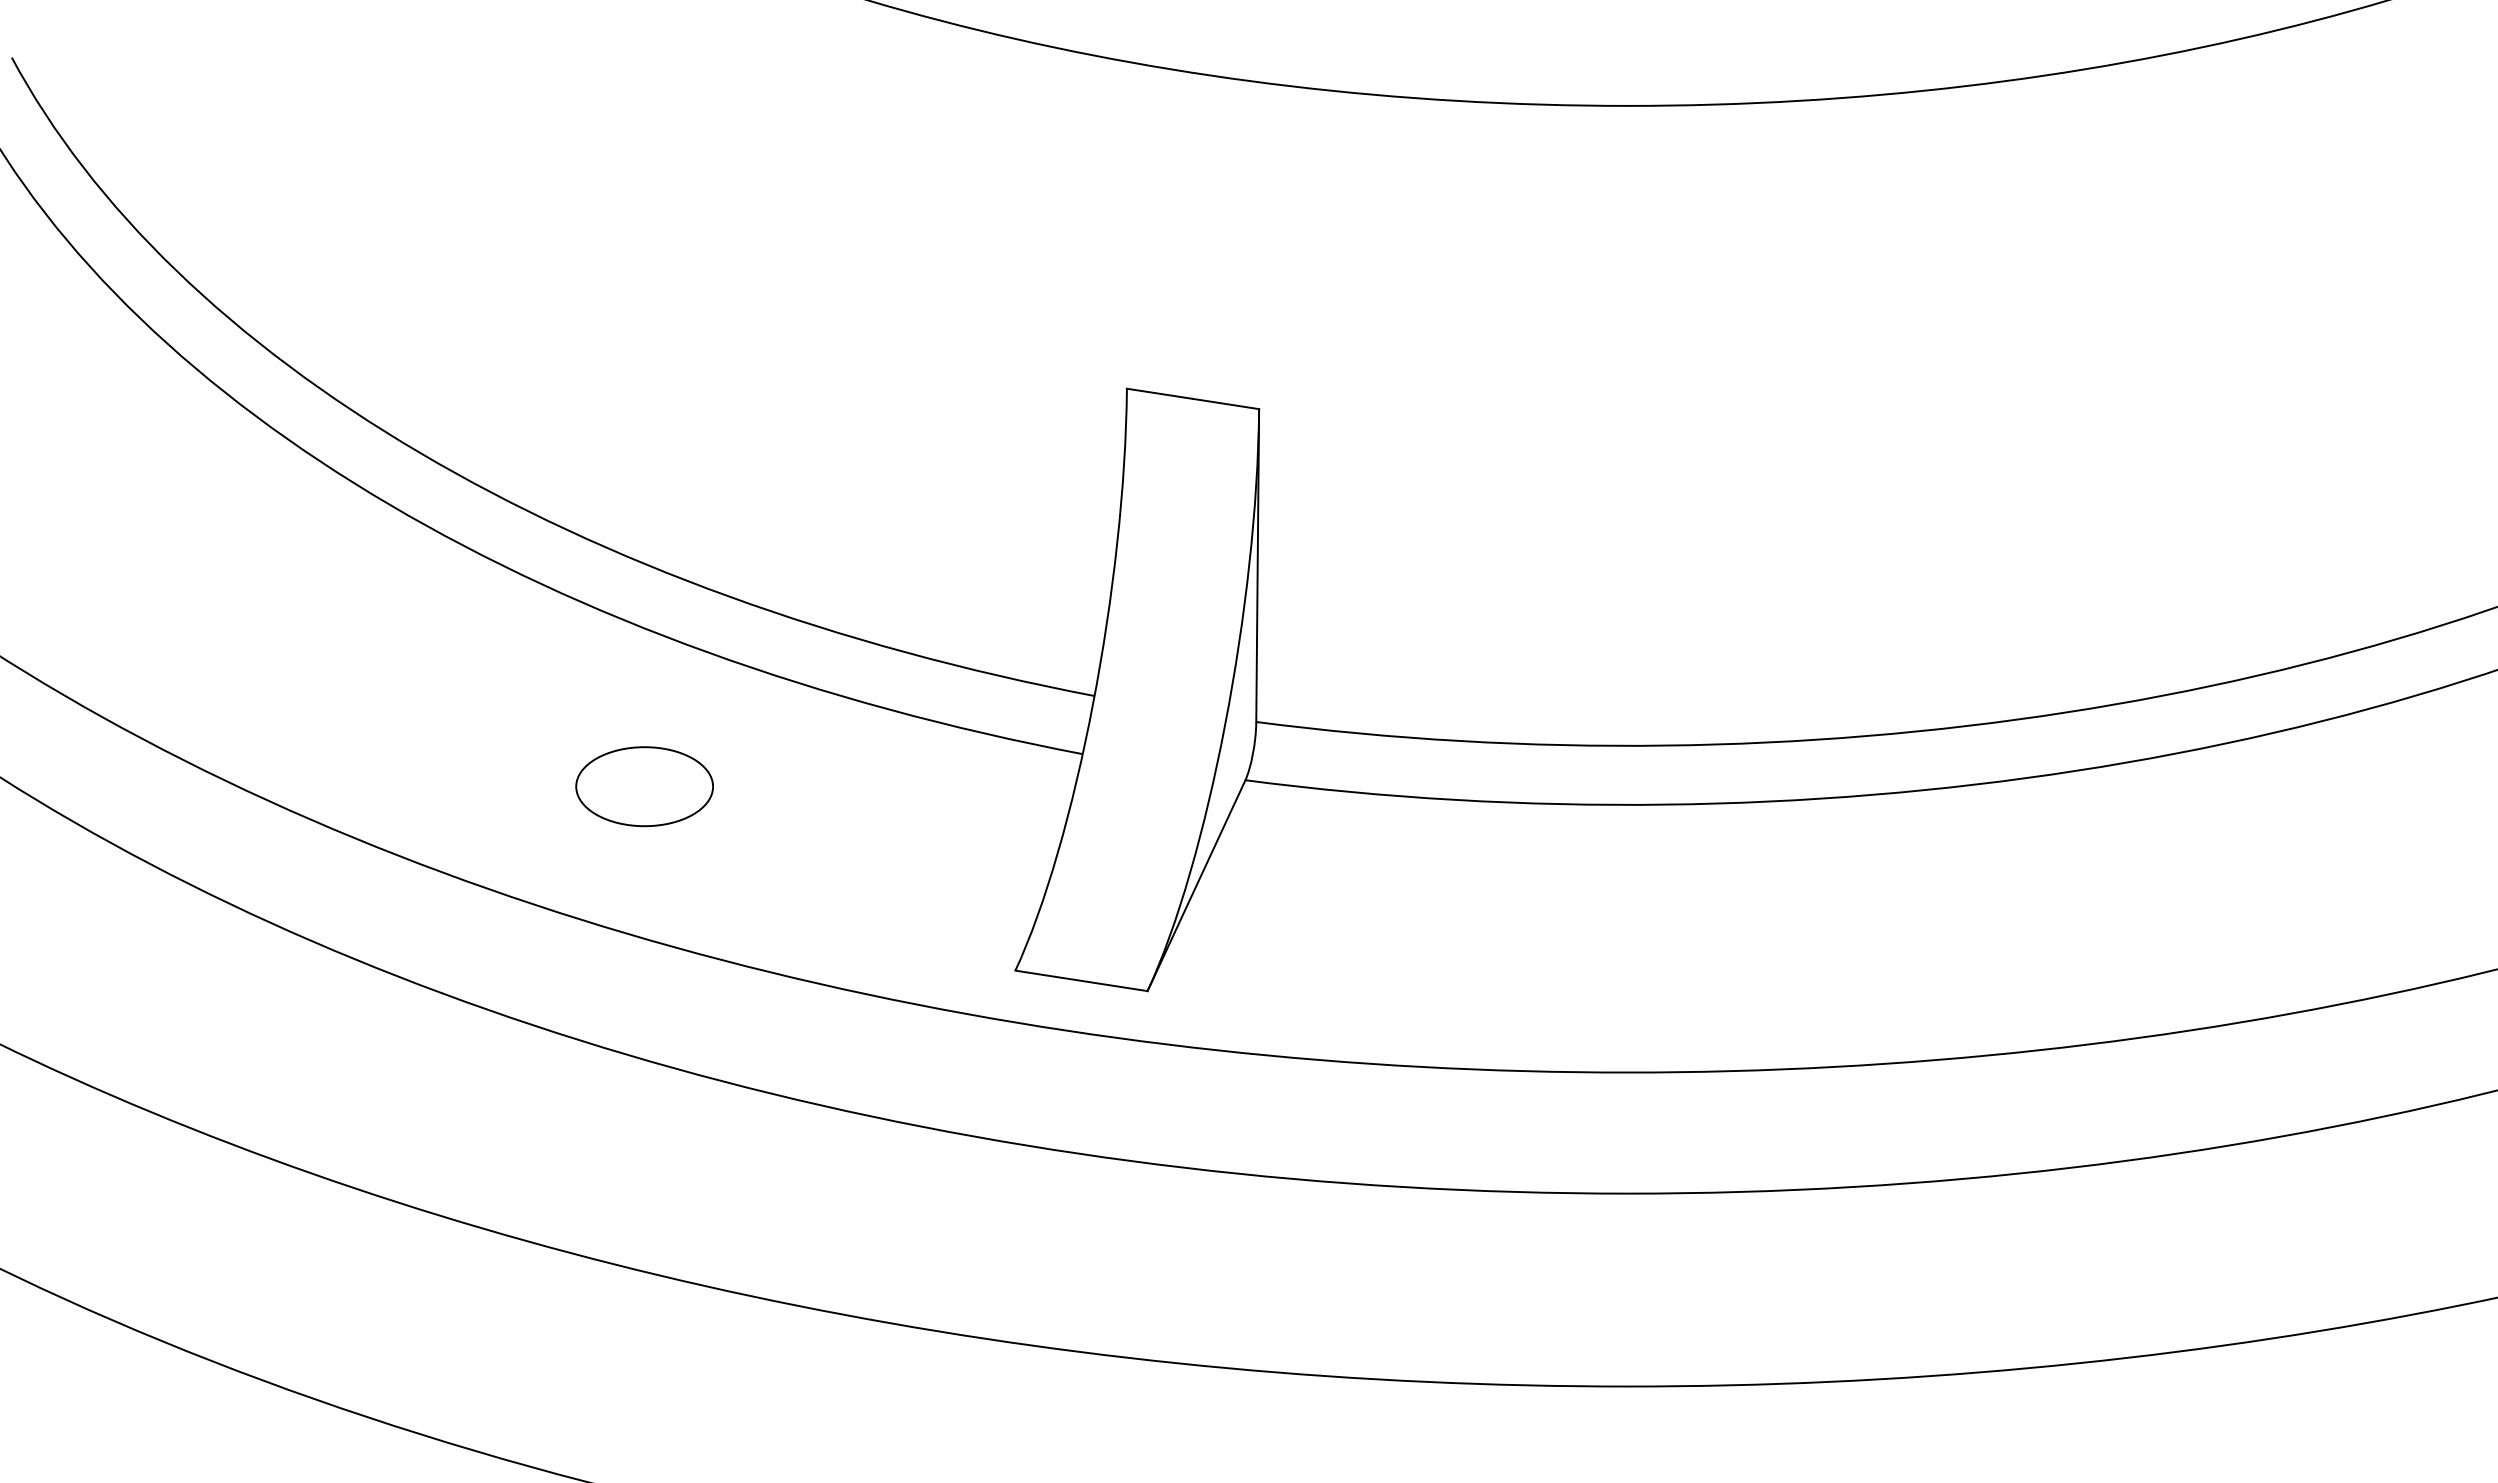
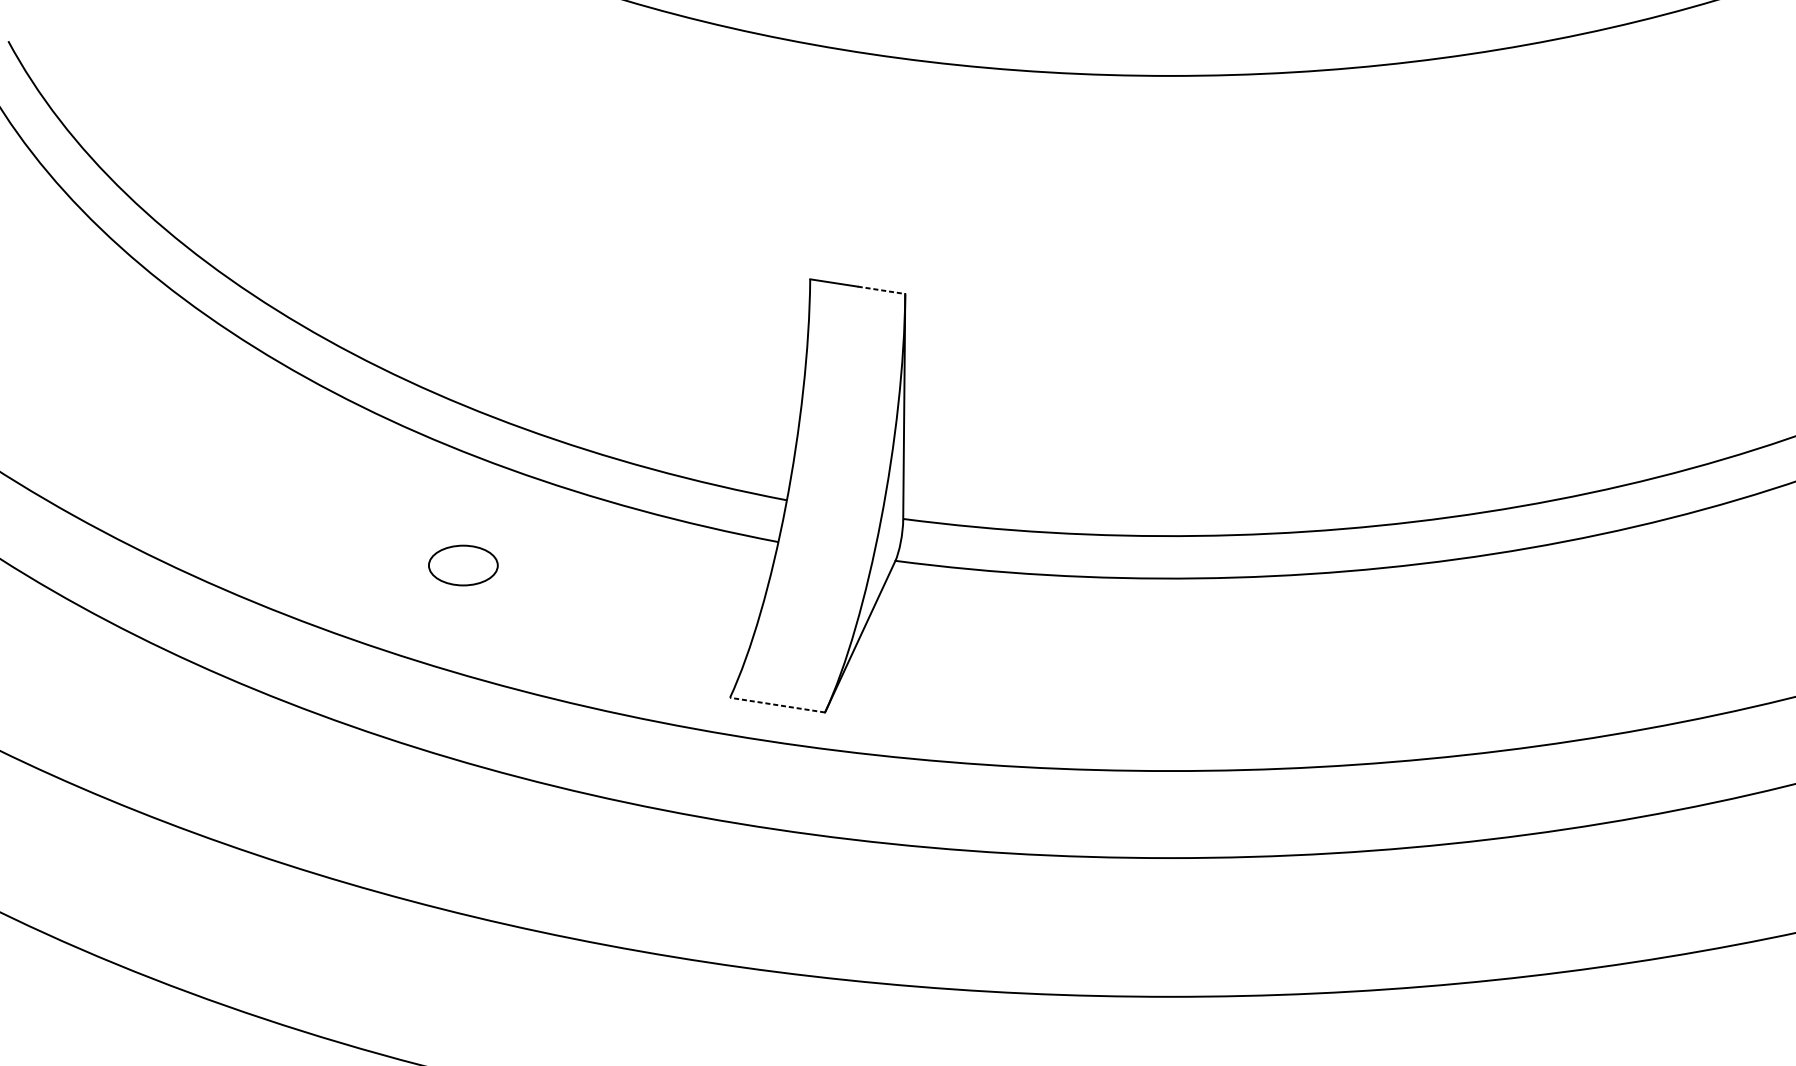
line: (1226, 404) -> (881, 290), solid -> dashed
part: (644, 786) -> (463, 565), size x0.7
line: (1081, 980) -> (777, 704), solid -> dashed

